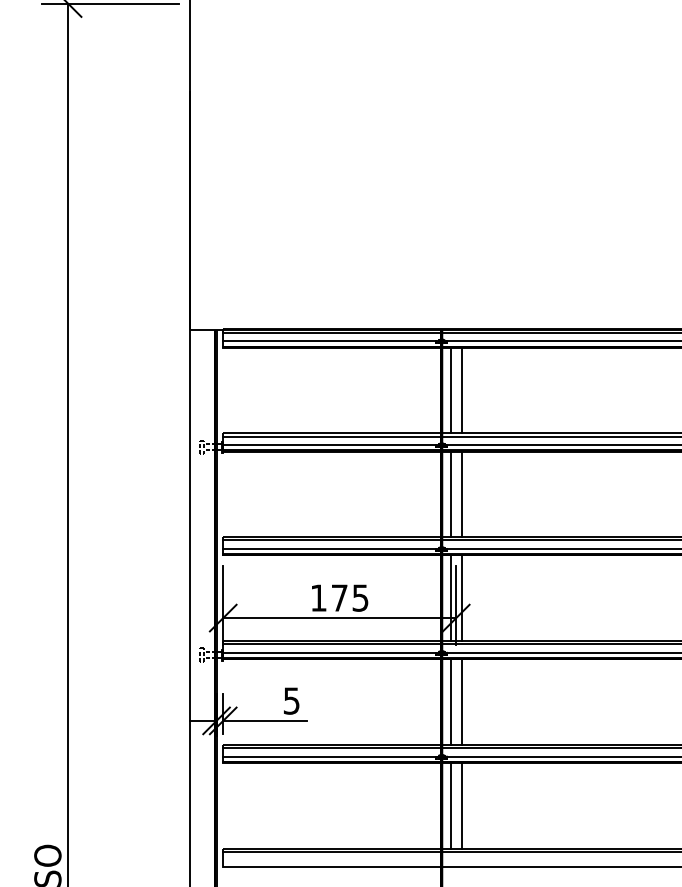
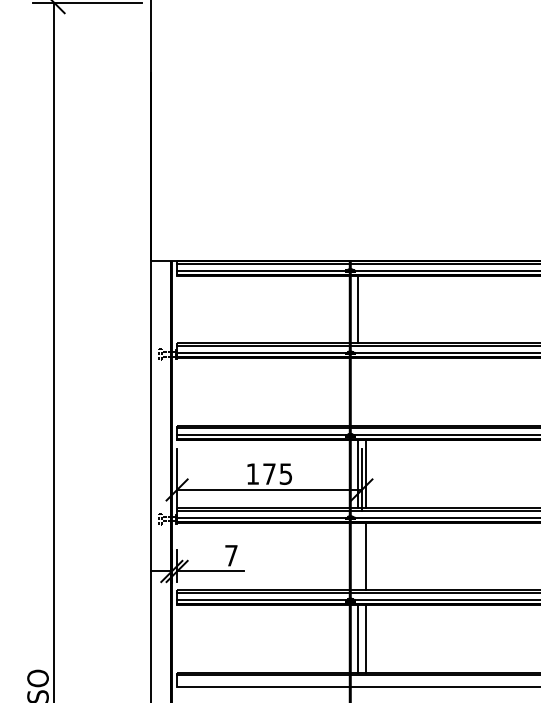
line: (461, 390) -> (366, 309), removed
line: (450, 494) -> (357, 391), removed
line: (461, 494) -> (366, 391), removed
text: (291, 700) -> (231, 555), 5 -> 7
line: (450, 701) -> (357, 556), removed

